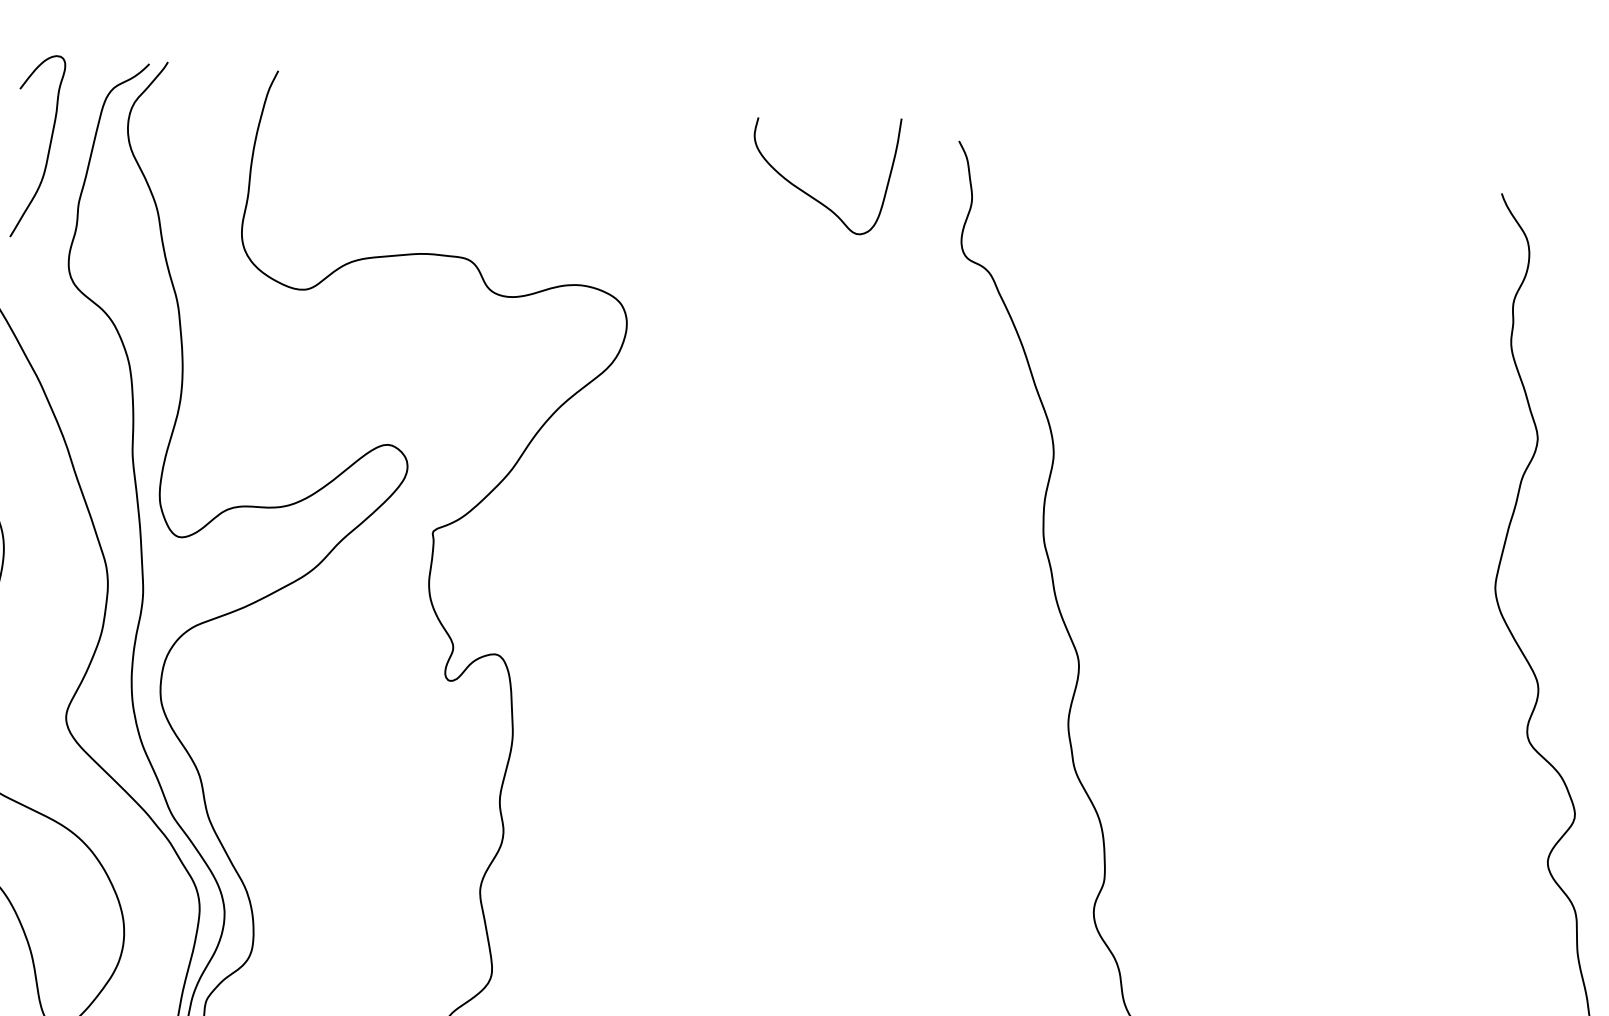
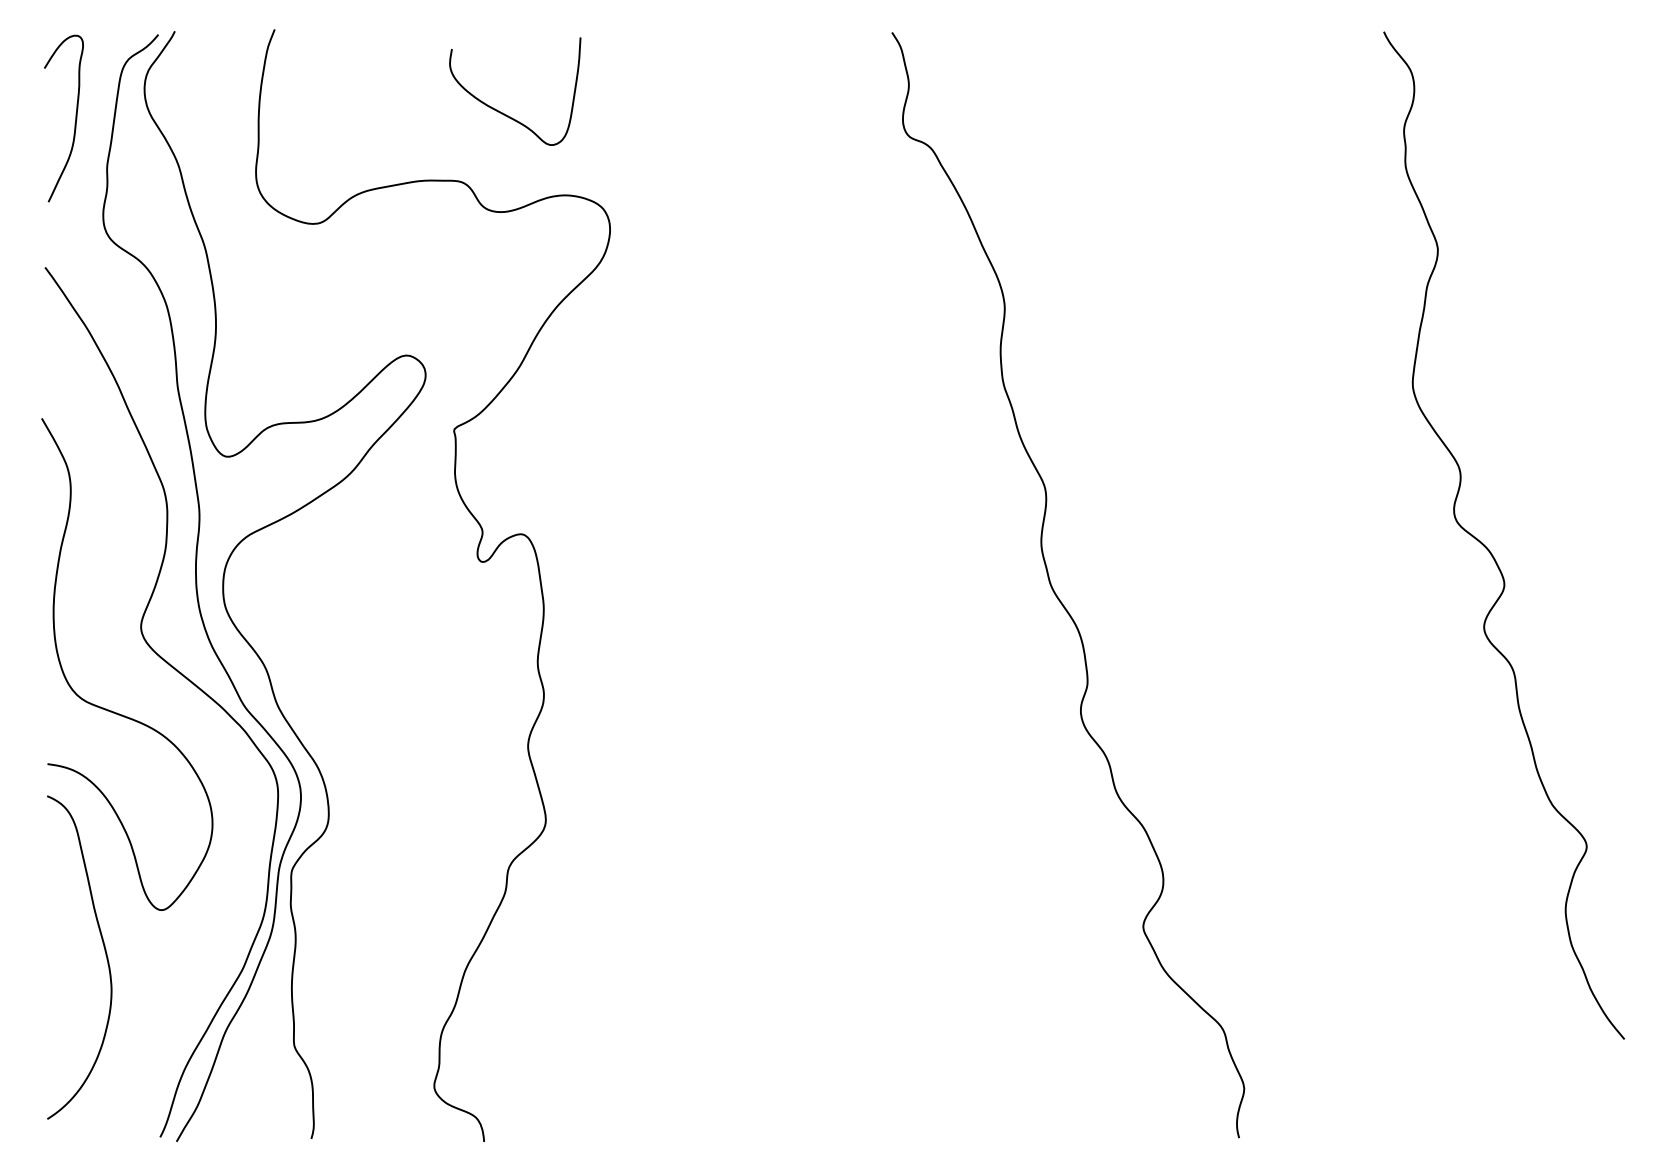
curve: (809, 194) -> (504, 113), moved

